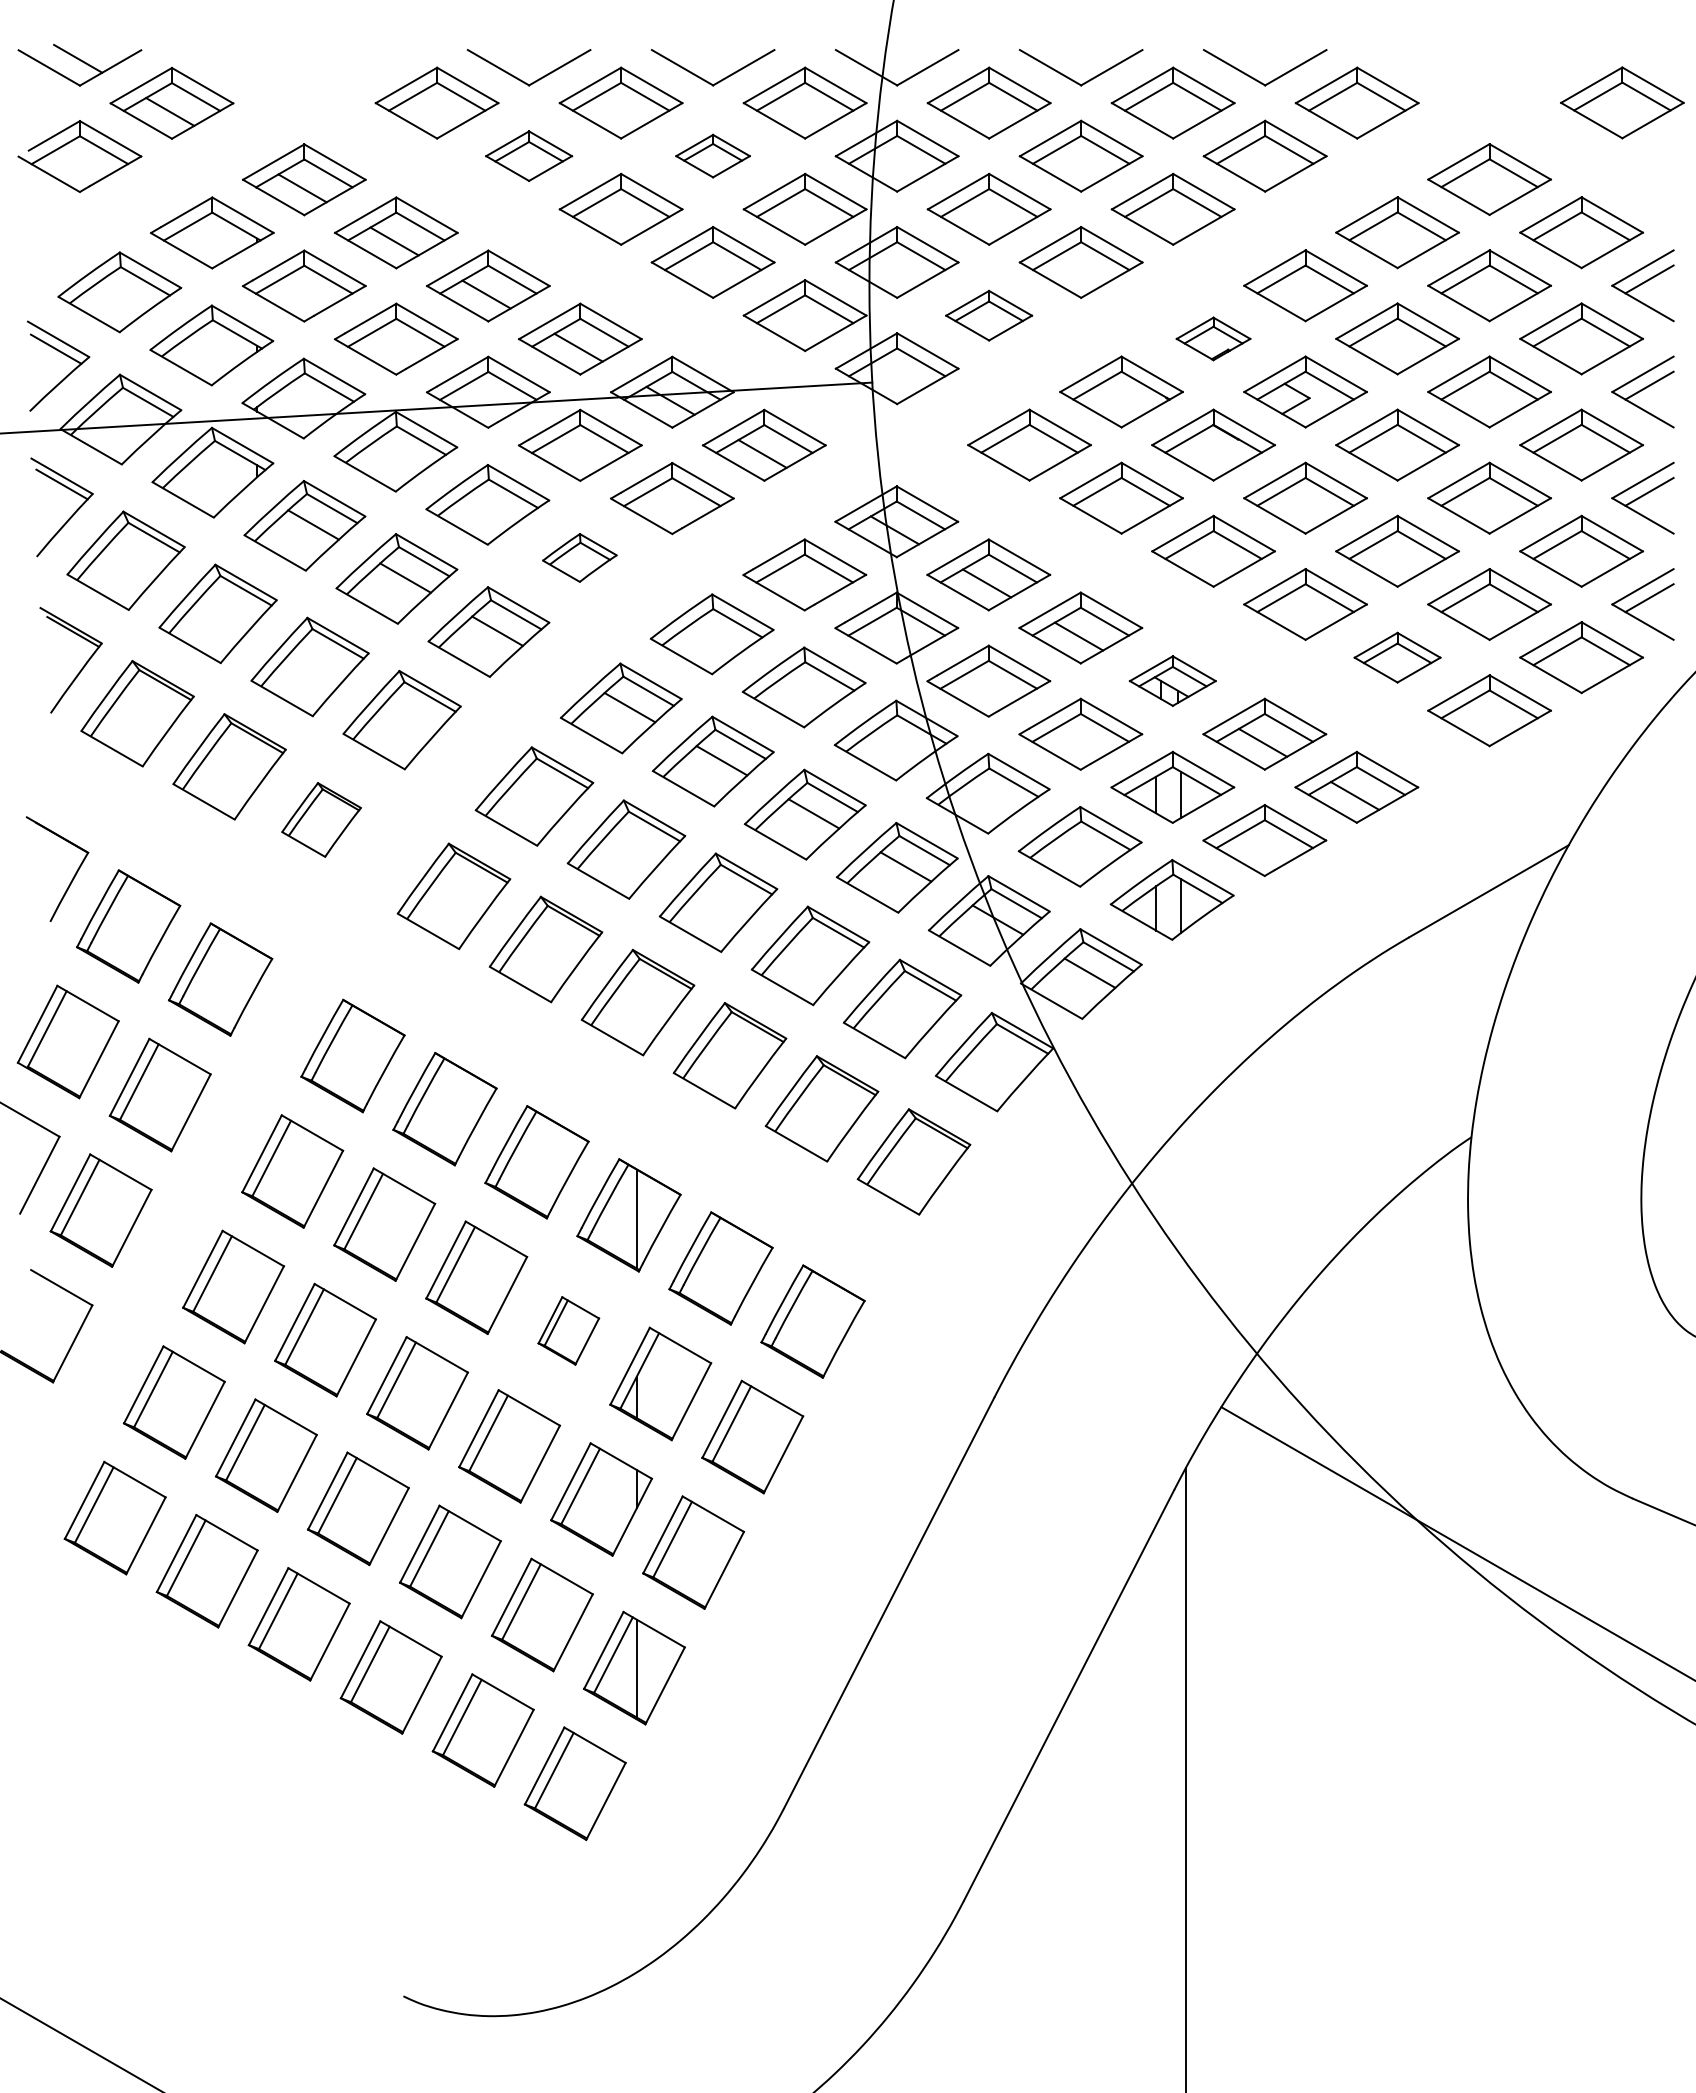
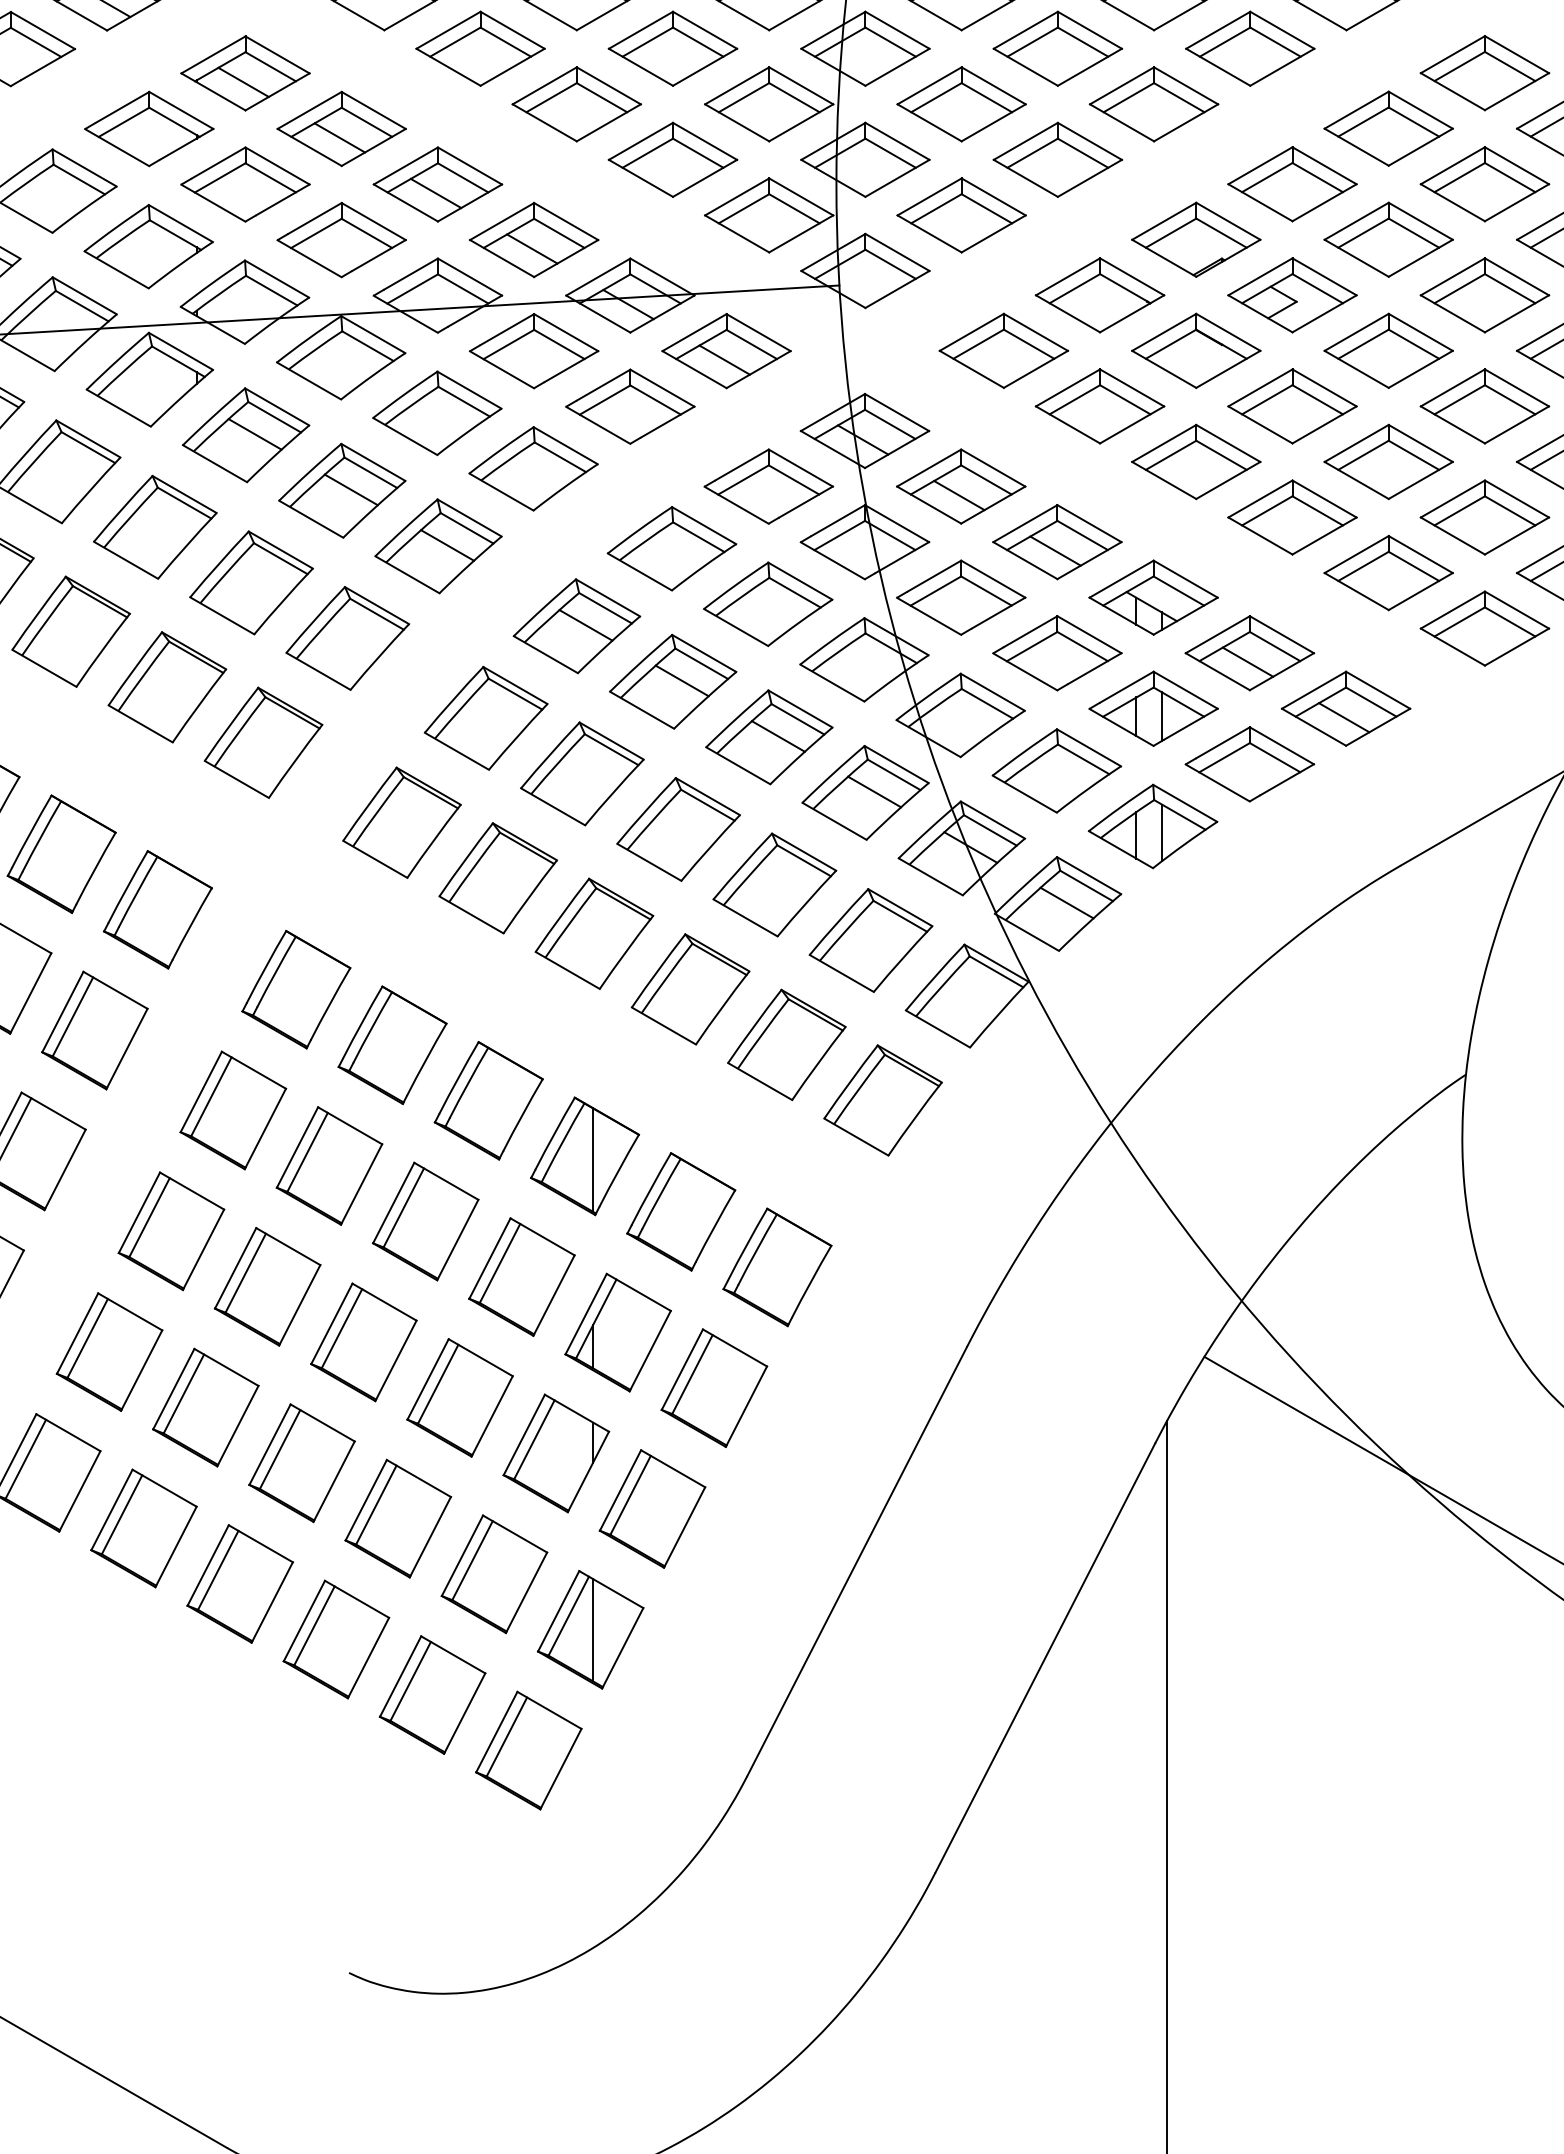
part: (528, 155) -> (479, 48), size x1.43
part: (712, 155) -> (672, 48), size x1.67
part: (988, 315) -> (960, 215), size x1.43
part: (1213, 338) -> (1196, 239), size x1.67
part: (579, 557) -> (533, 468), size x1.67
part: (1397, 657) -> (1388, 572), size x1.43
part: (1172, 680) -> (1153, 597), size x1.43
part: (321, 819) -> (263, 742), size x1.43
part: (568, 1330) -> (521, 1276), size x1.67

